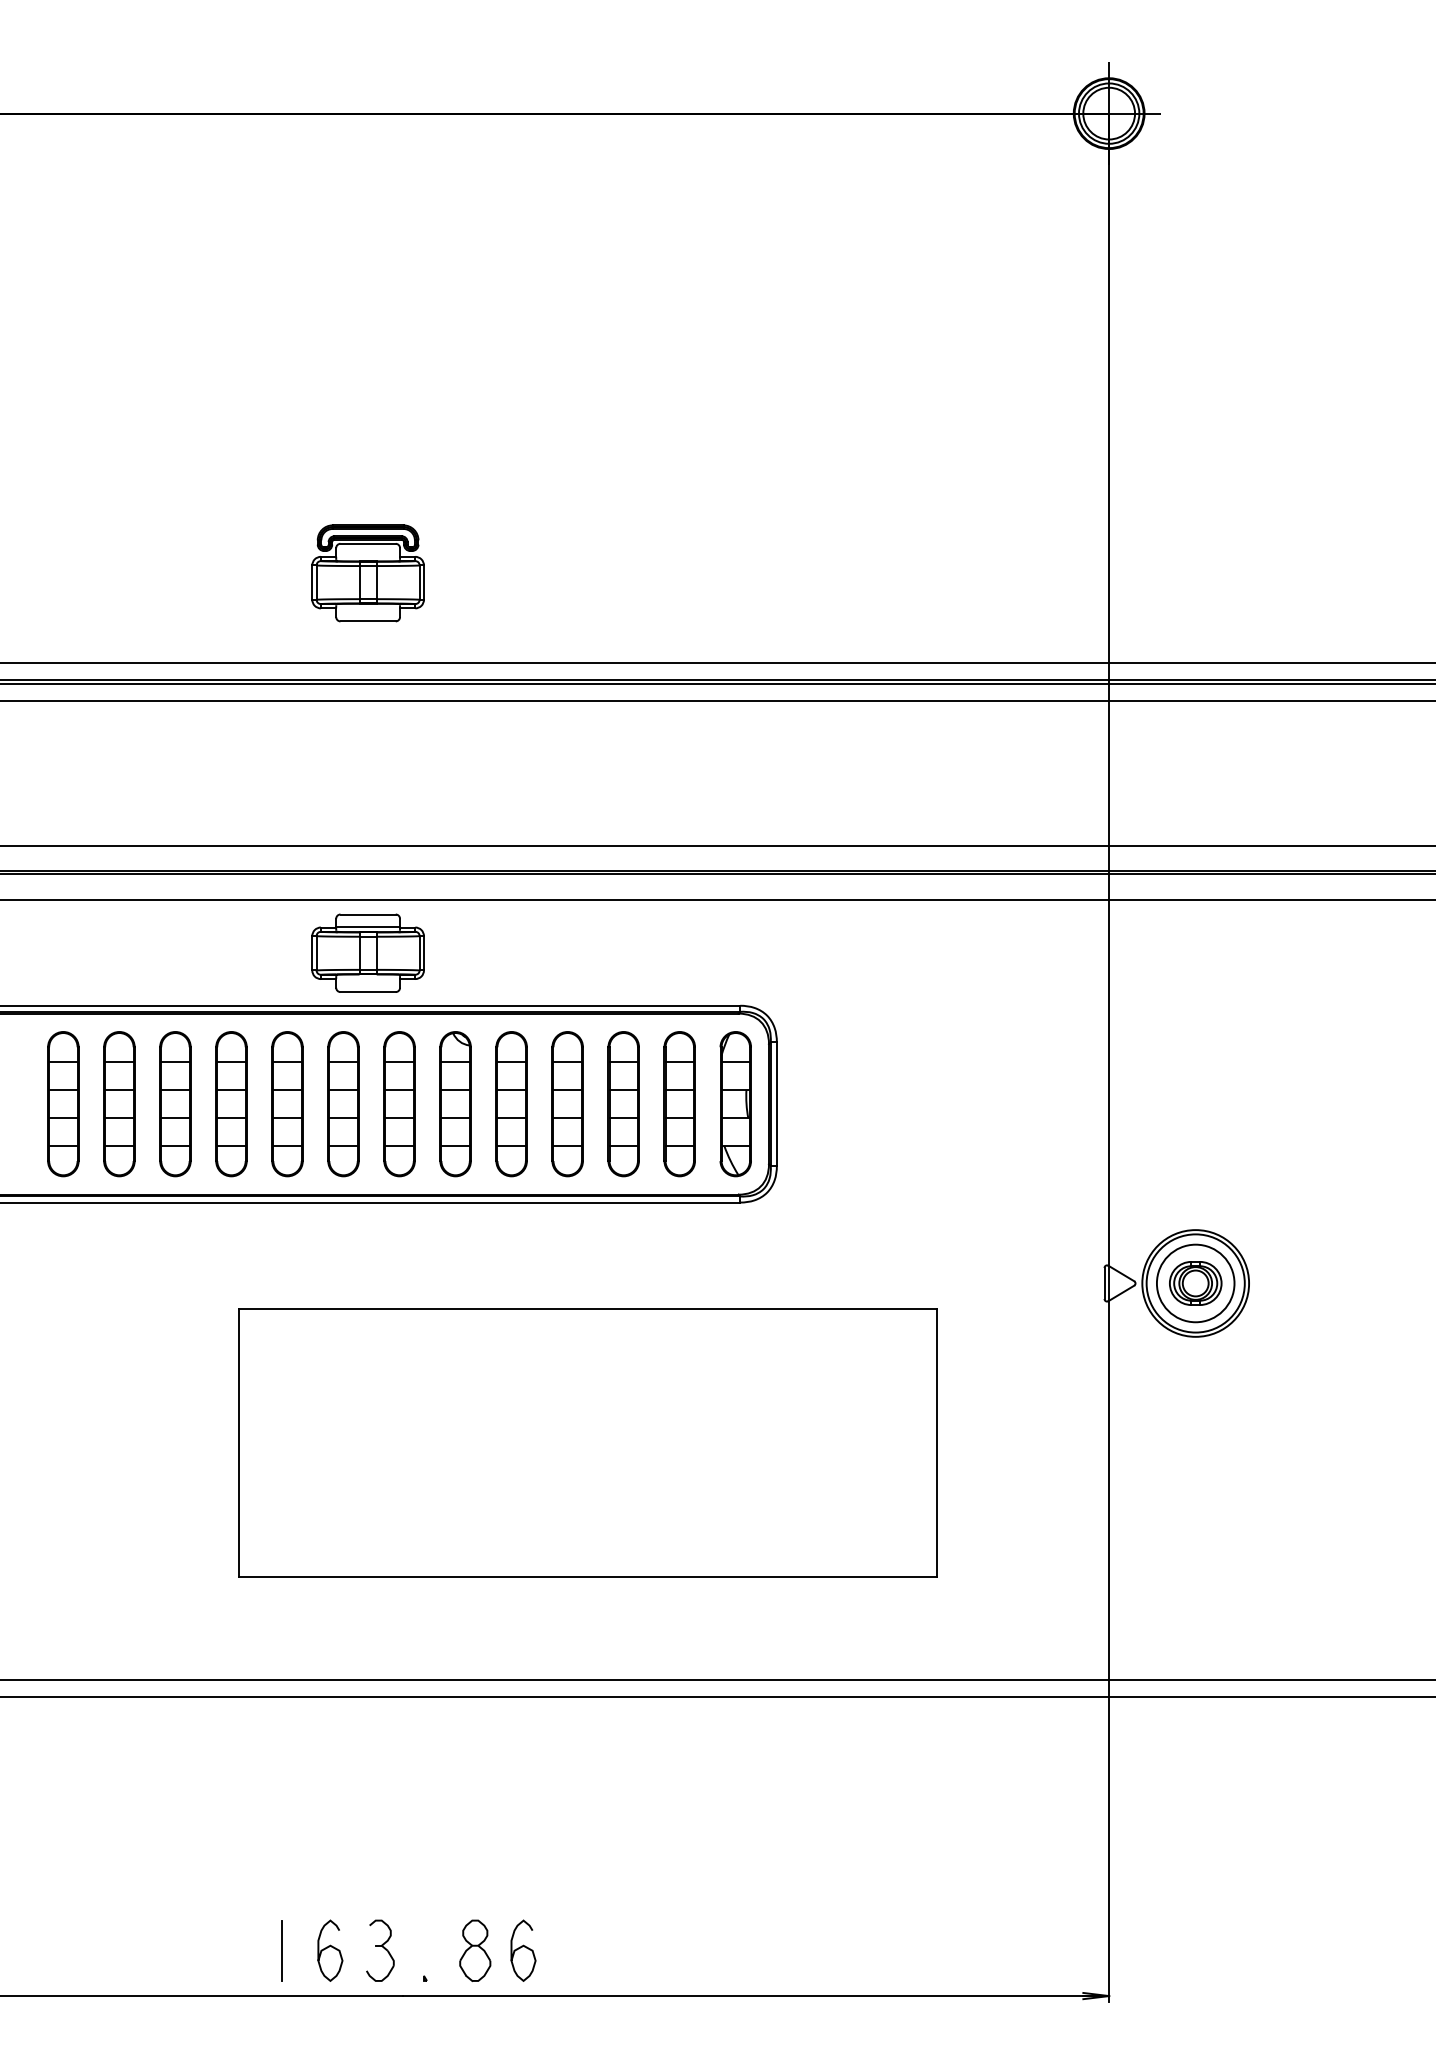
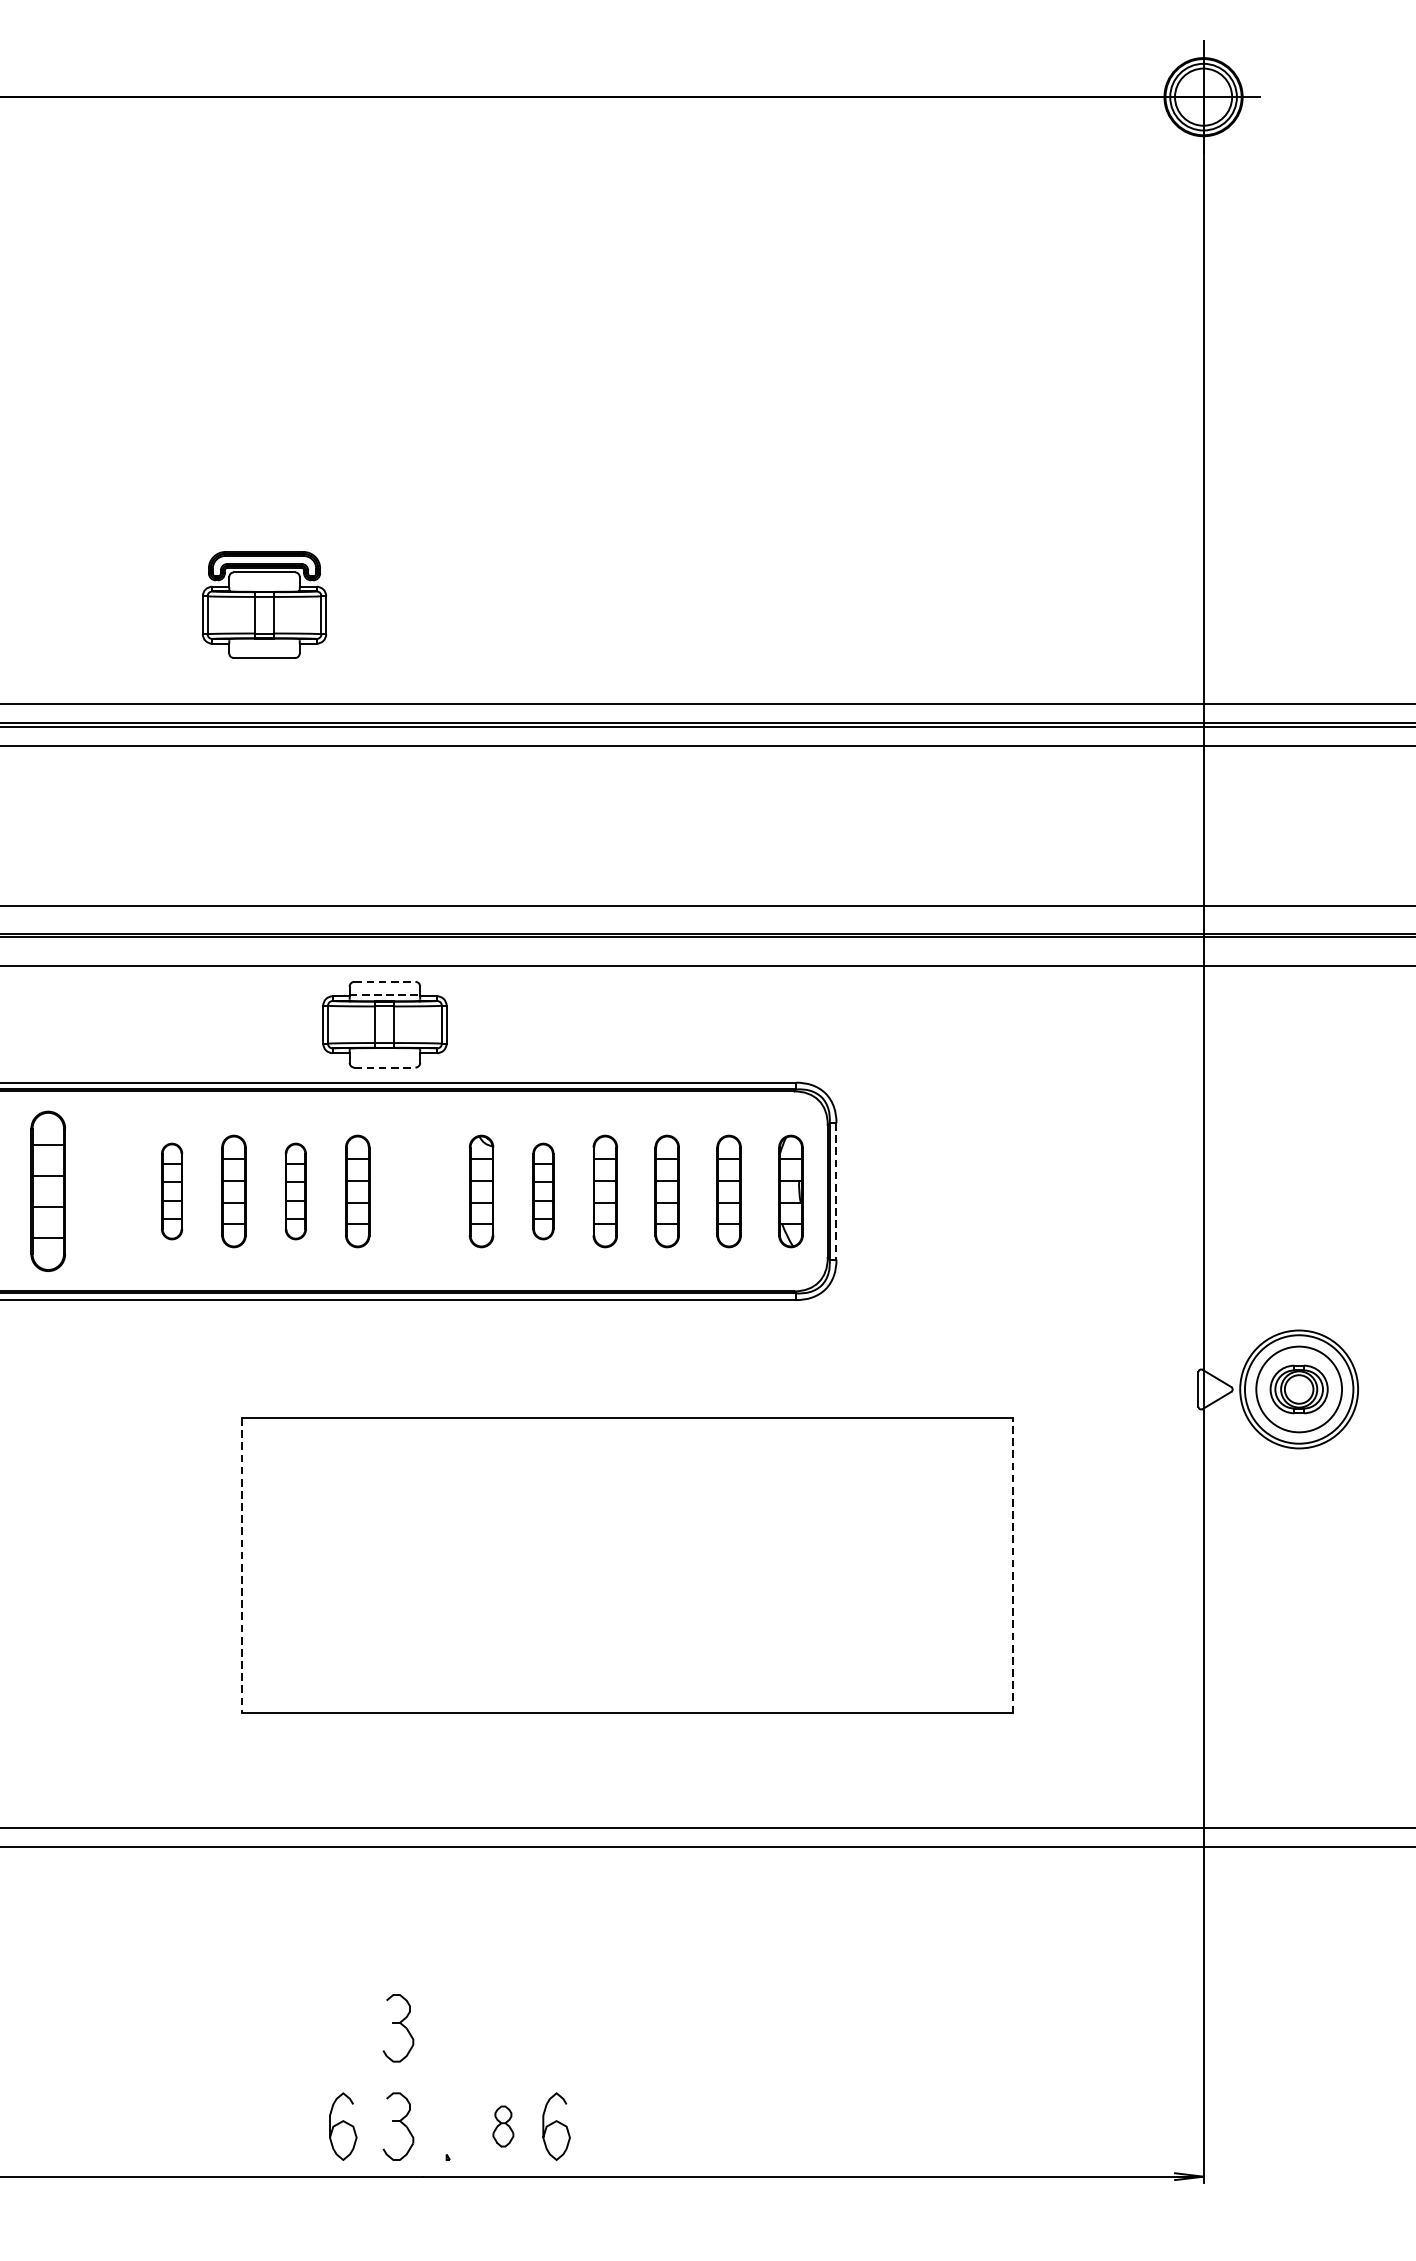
part: (367, 573) -> (263, 605), moved
line: (368, 914) -> (385, 981), solid -> dashed
line: (368, 926) -> (385, 995), solid -> dashed
line: (368, 992) -> (385, 1068), solid -> dashed
part: (119, 1104) -> (110, 1191), removed
part: (175, 1104) -> (172, 1191), size x0.6
part: (231, 1104) -> (234, 1191), size x0.7
part: (287, 1104) -> (295, 1191), size x0.6
part: (343, 1104) -> (357, 1191), size x0.7
part: (399, 1104) -> (419, 1191), removed
part: (455, 1104) -> (481, 1191), size x0.7
part: (511, 1104) -> (543, 1191), size x0.6
part: (567, 1104) -> (605, 1191), size x0.7
part: (623, 1104) -> (667, 1191), size x0.7
part: (679, 1104) -> (728, 1191), size x0.7
part: (735, 1104) -> (790, 1191), size x0.7
line: (776, 1104) -> (836, 1191), solid -> dashed
line: (238, 1442) -> (241, 1565), solid -> dashed
line: (937, 1442) -> (1013, 1565), solid -> dashed
part: (380, 1861) -> (398, 2028), added
line: (282, 1950) -> (290, 2126), removed
part: (475, 1950) -> (503, 2126), size x0.6

